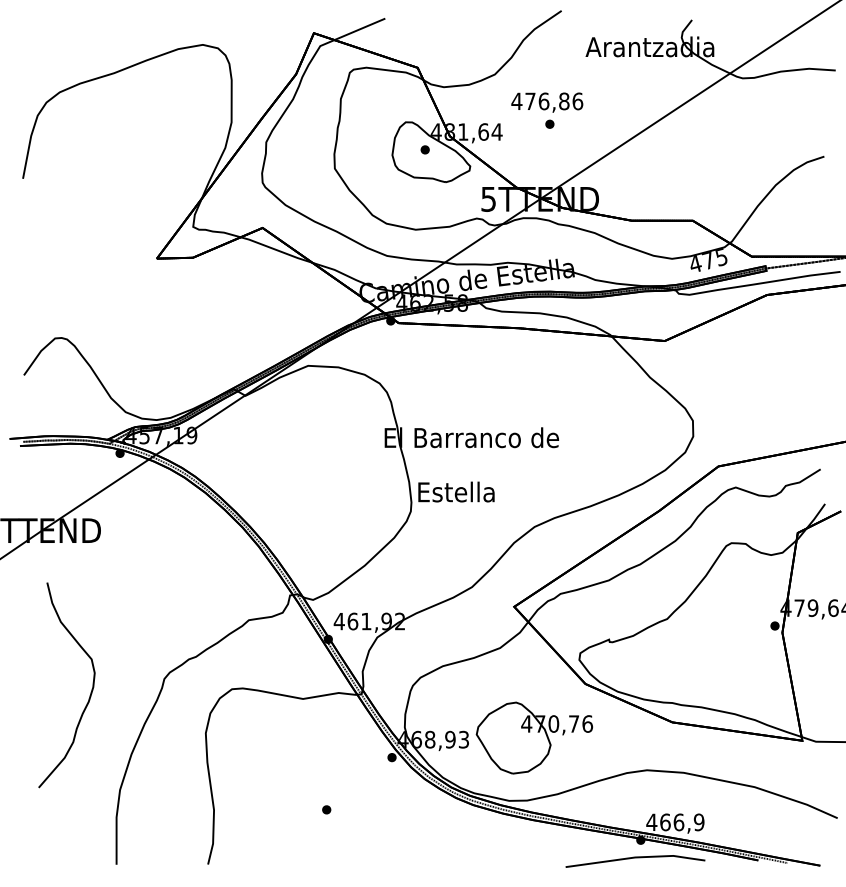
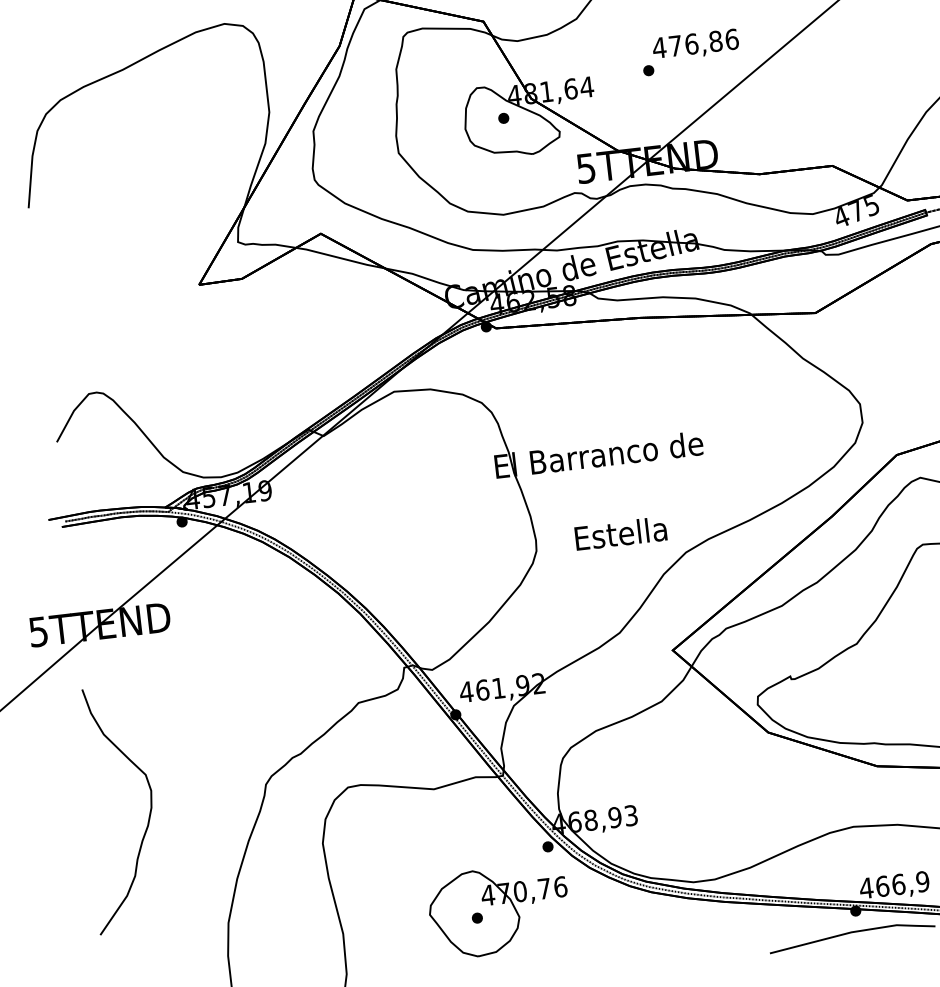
text: (547, 102) -> (696, 44), moved
text: (456, 491) -> (620, 532), moved
curve: (90, 692) -> (148, 814), moved
part: (533, 737) -> (497, 910), moved

